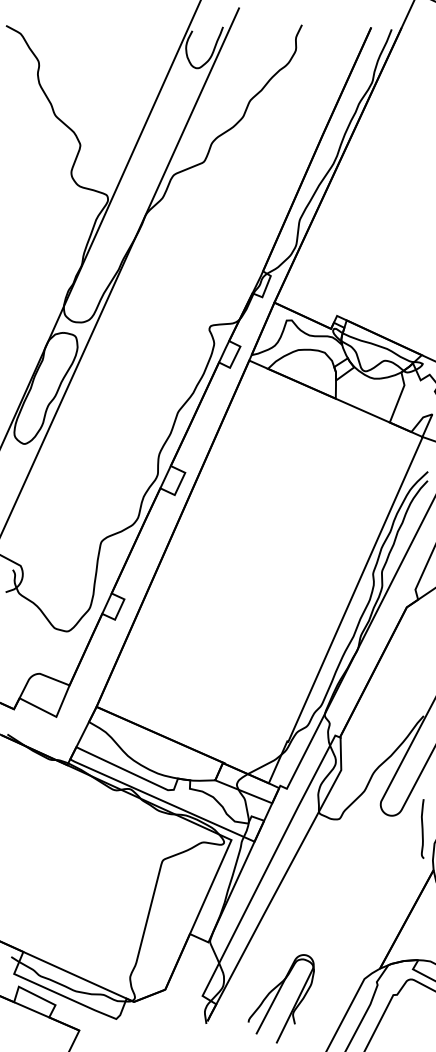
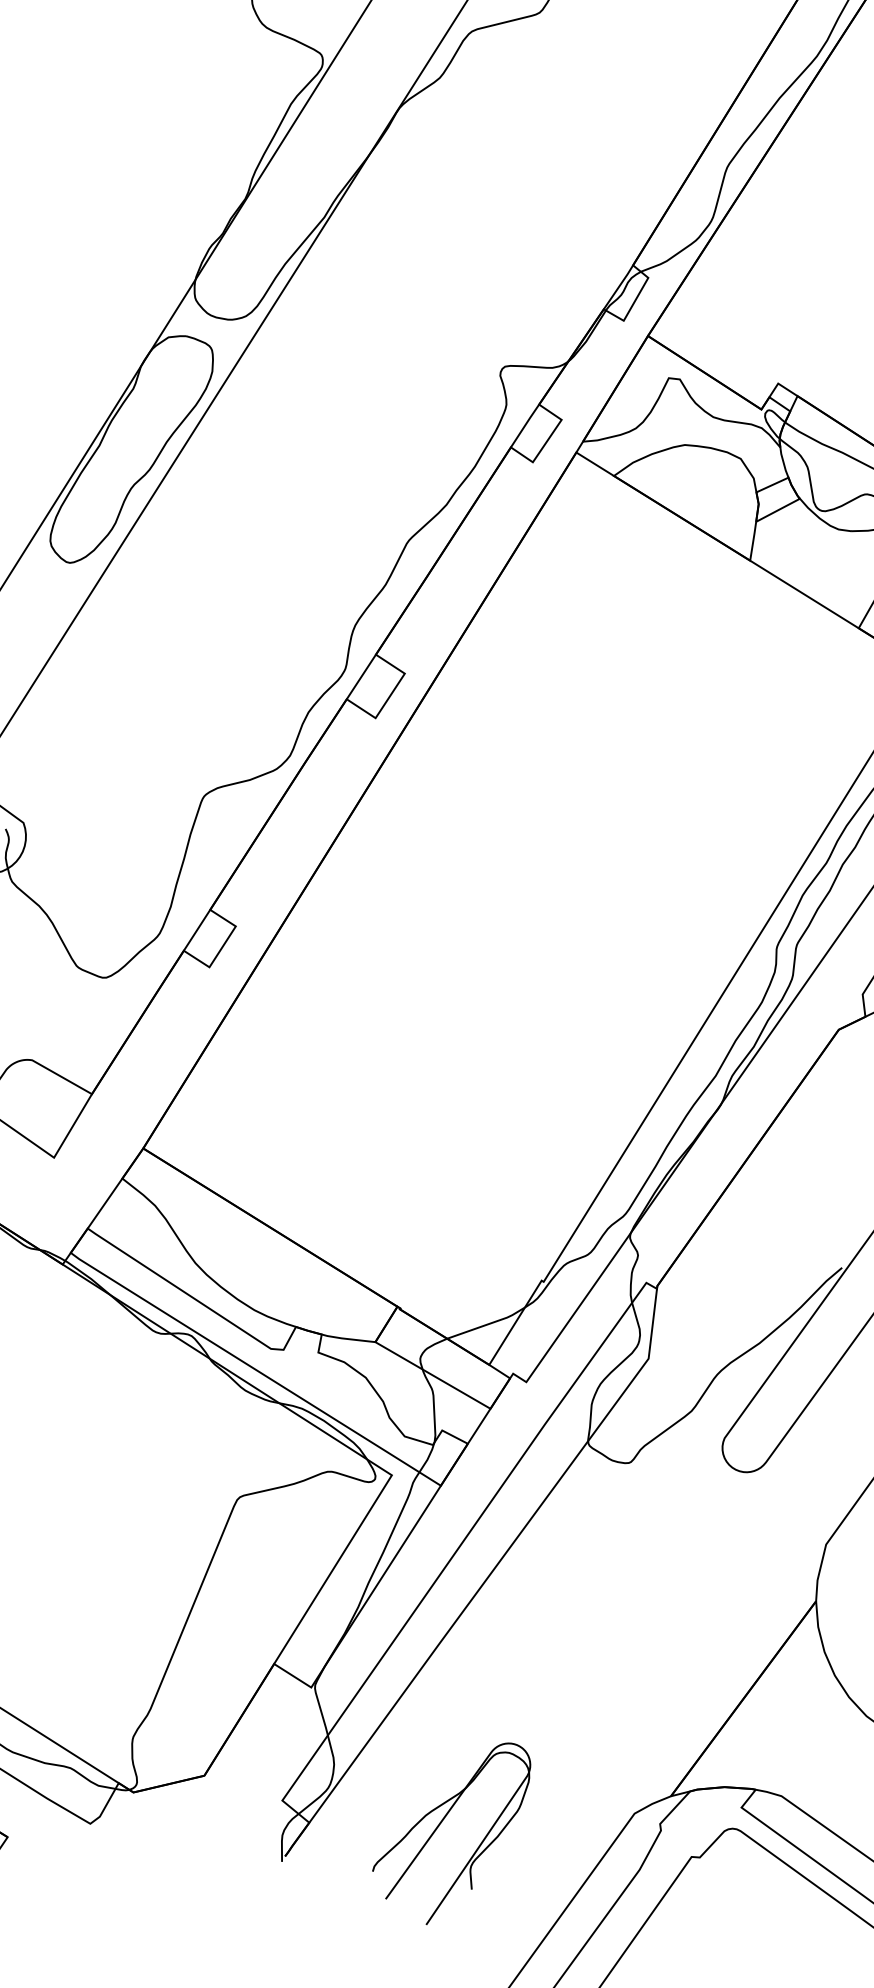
line: (422, 828) -> (804, 1508), removed

